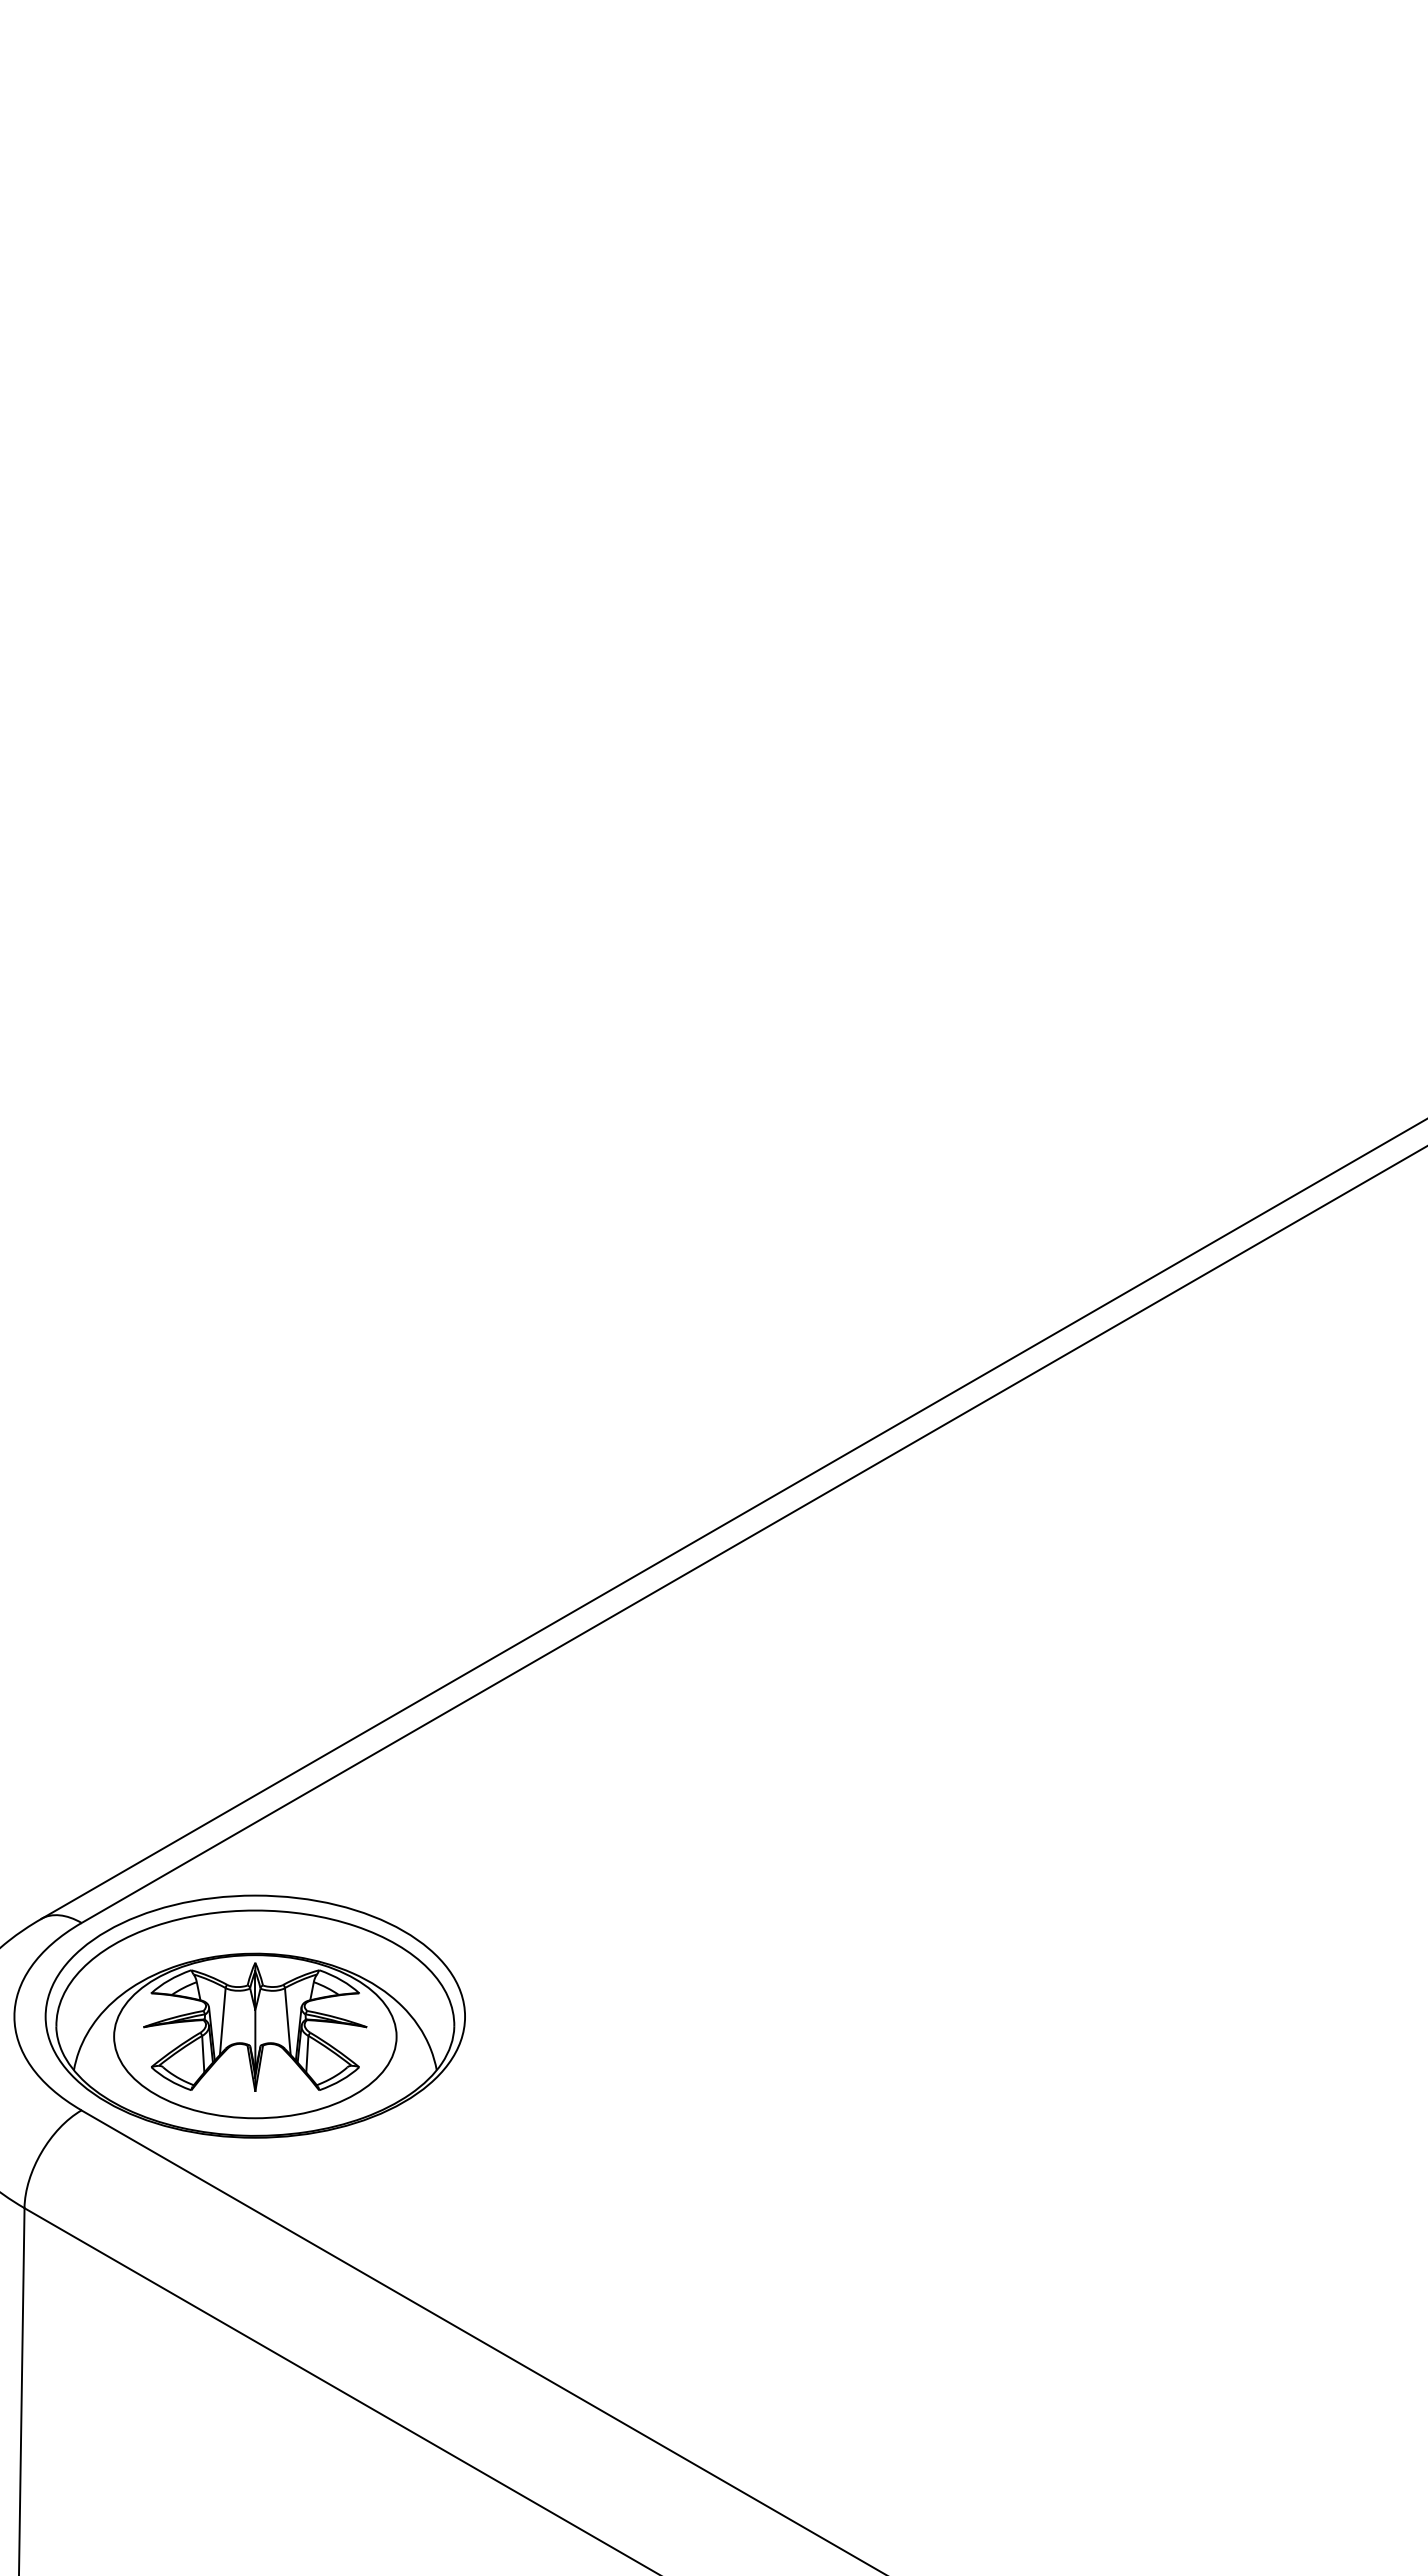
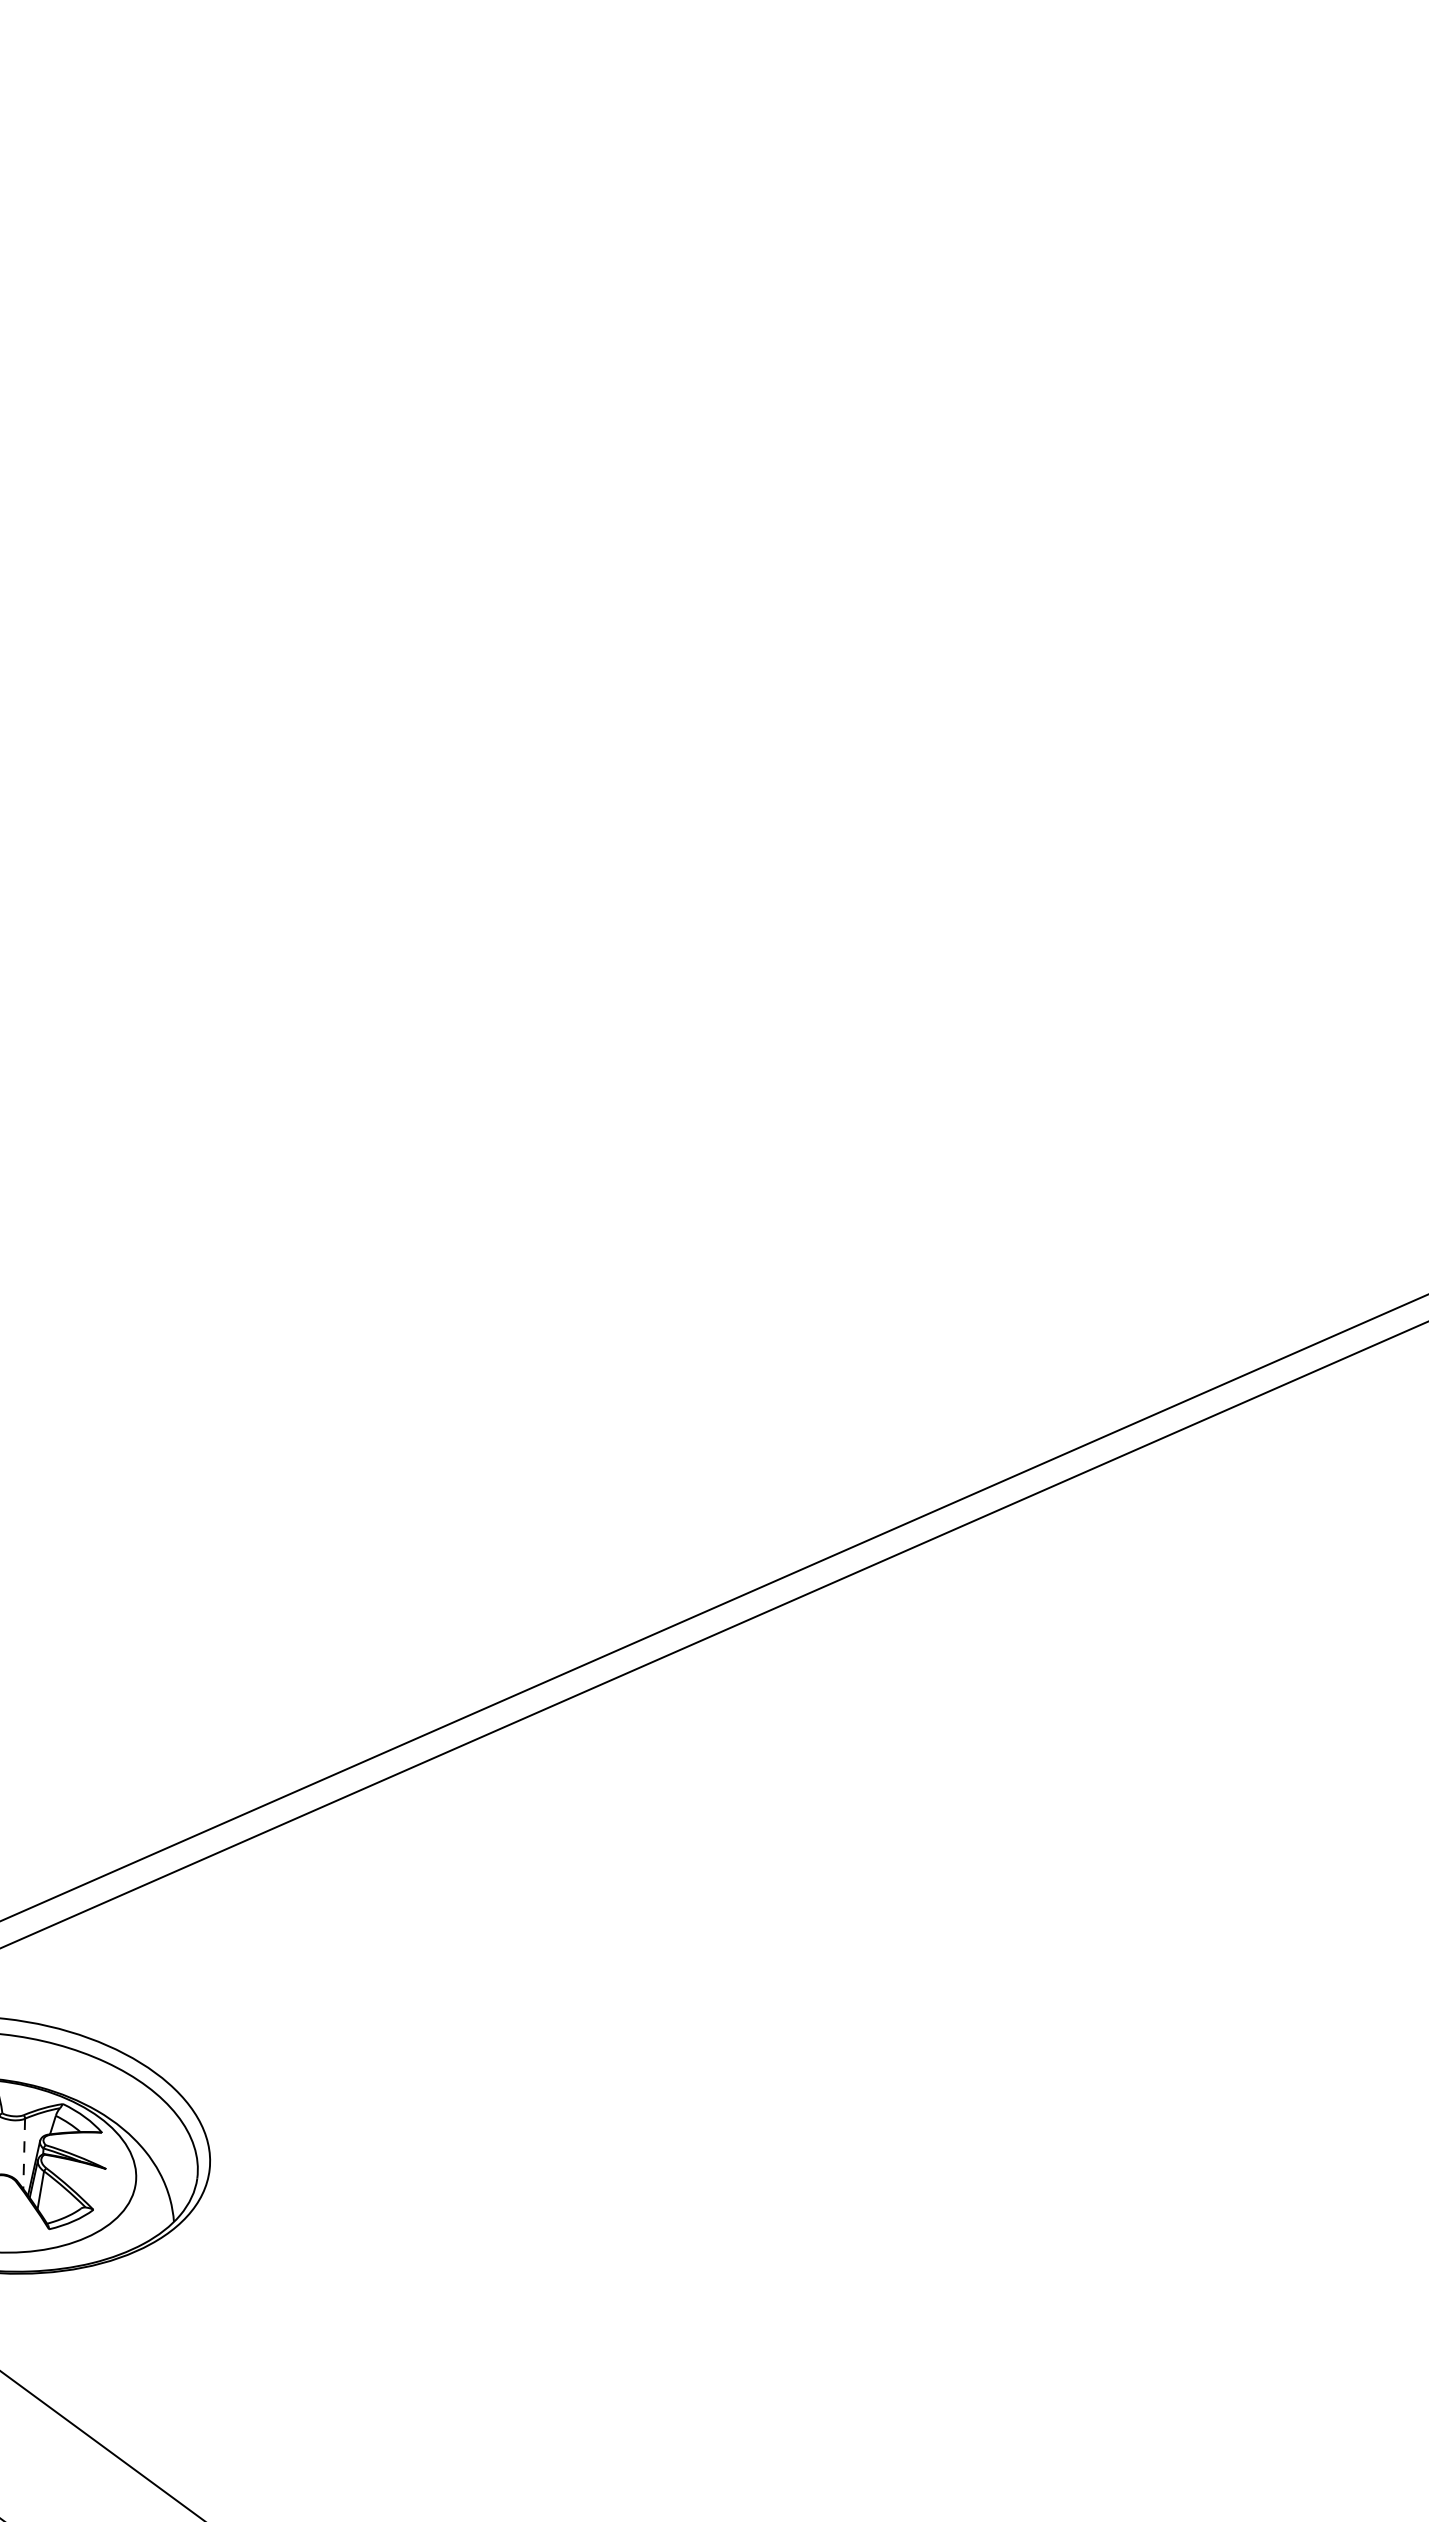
line: (287, 2021) -> (23, 2153), solid -> dashed

